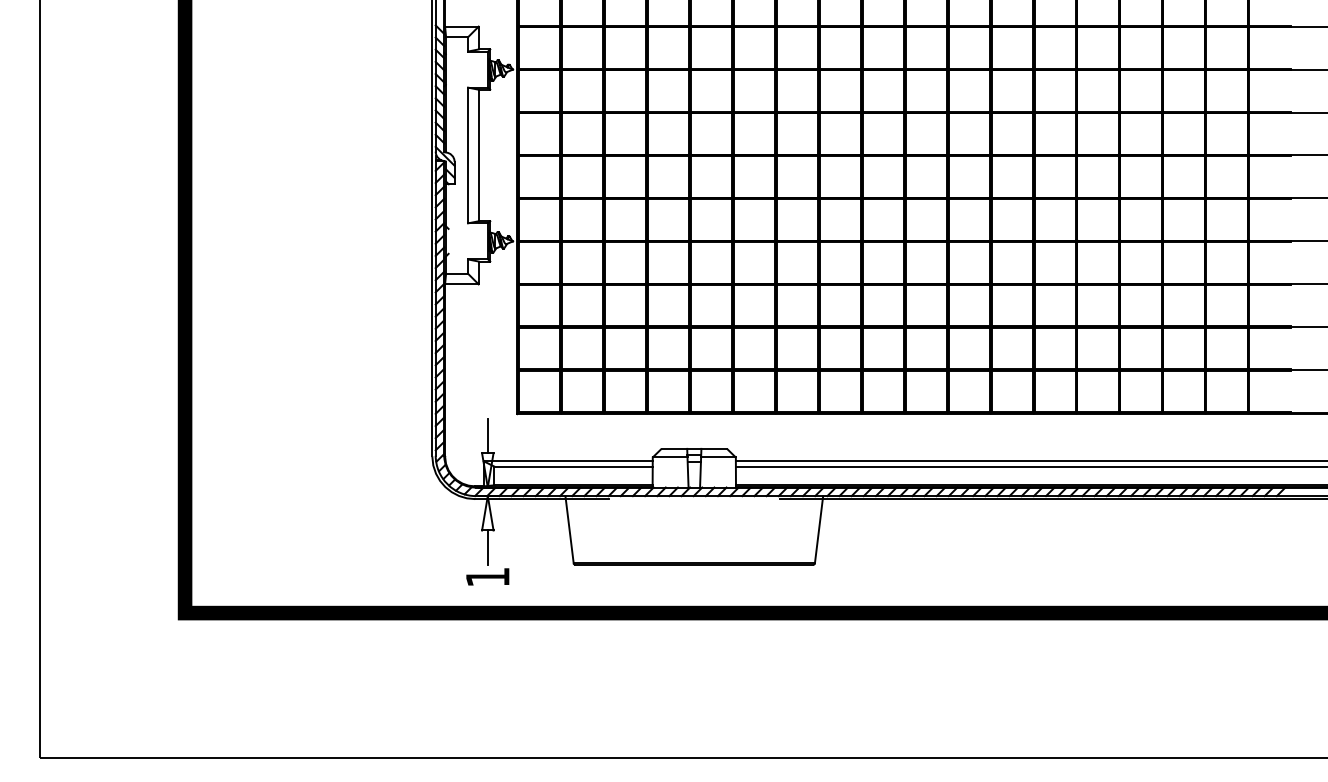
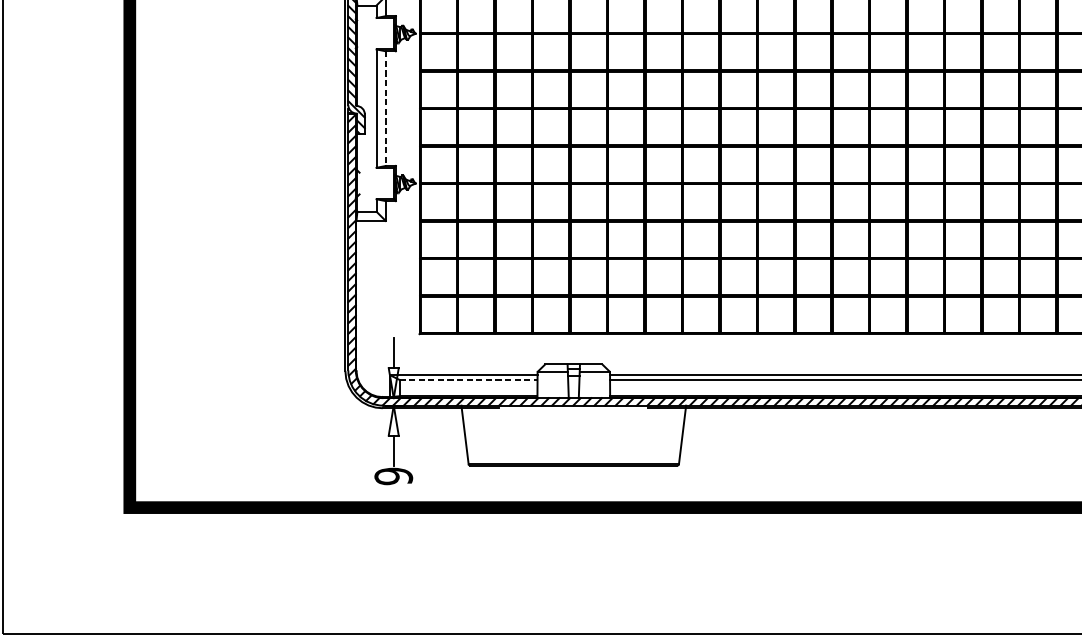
line: (478, 155) -> (385, 108), solid -> dashed
line: (574, 466) -> (469, 379), solid -> dashed
text: (487, 577) -> (393, 476), 1 -> 9

